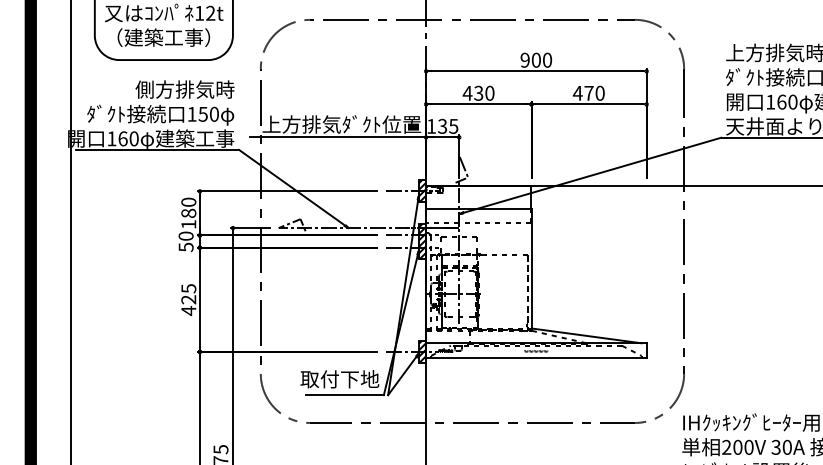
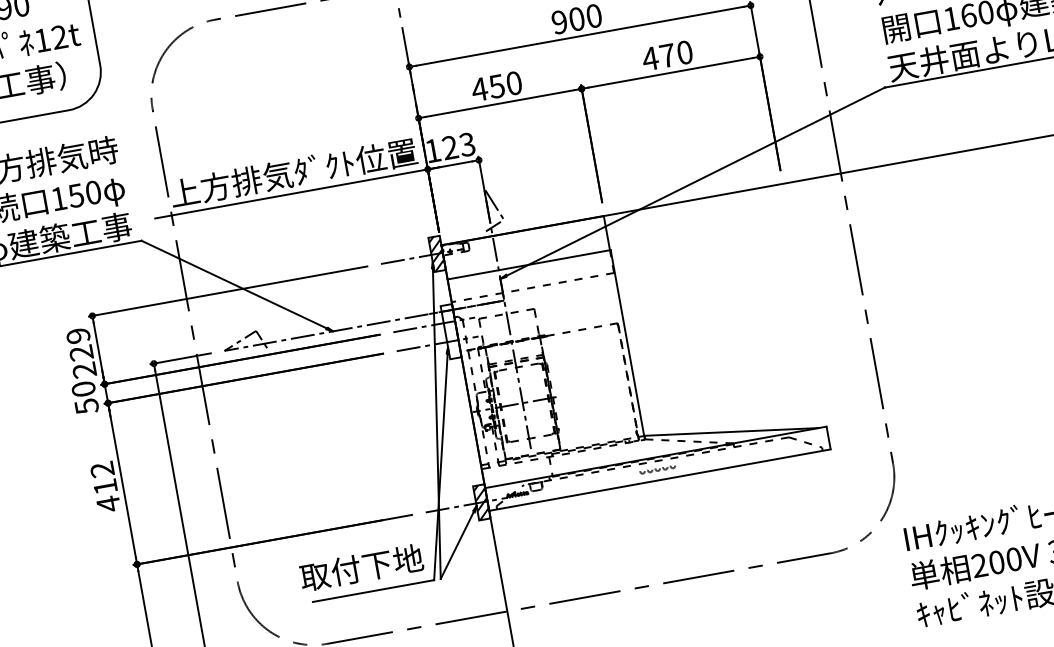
text: (478, 92) -> (496, 85), 430 -> 450
text: (448, 125) -> (459, 144), 135 -> 123
text: (188, 213) -> (81, 353), 180 -> 229
hatch: (422, 241) -> (451, 331), removed
text: (188, 294) -> (103, 478), 425 -> 412

